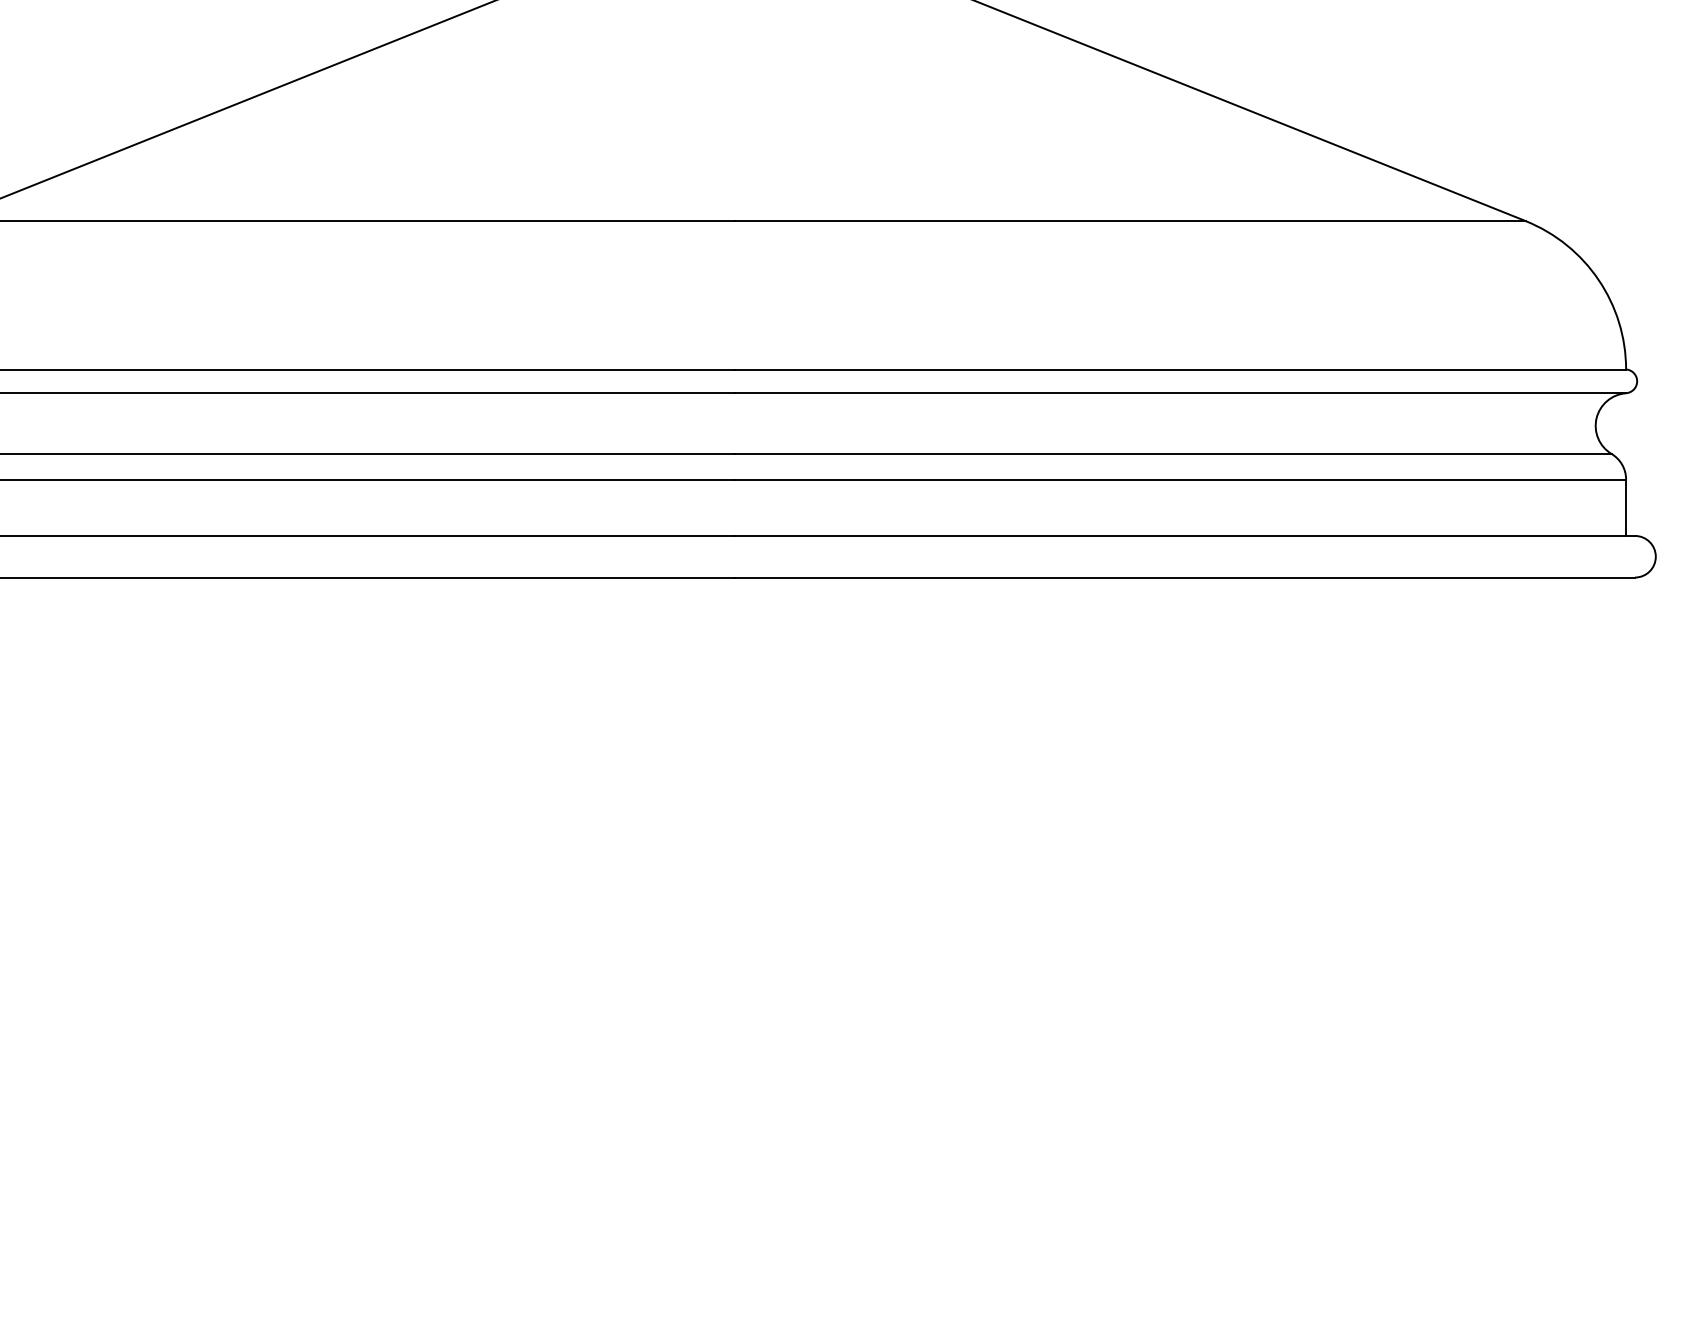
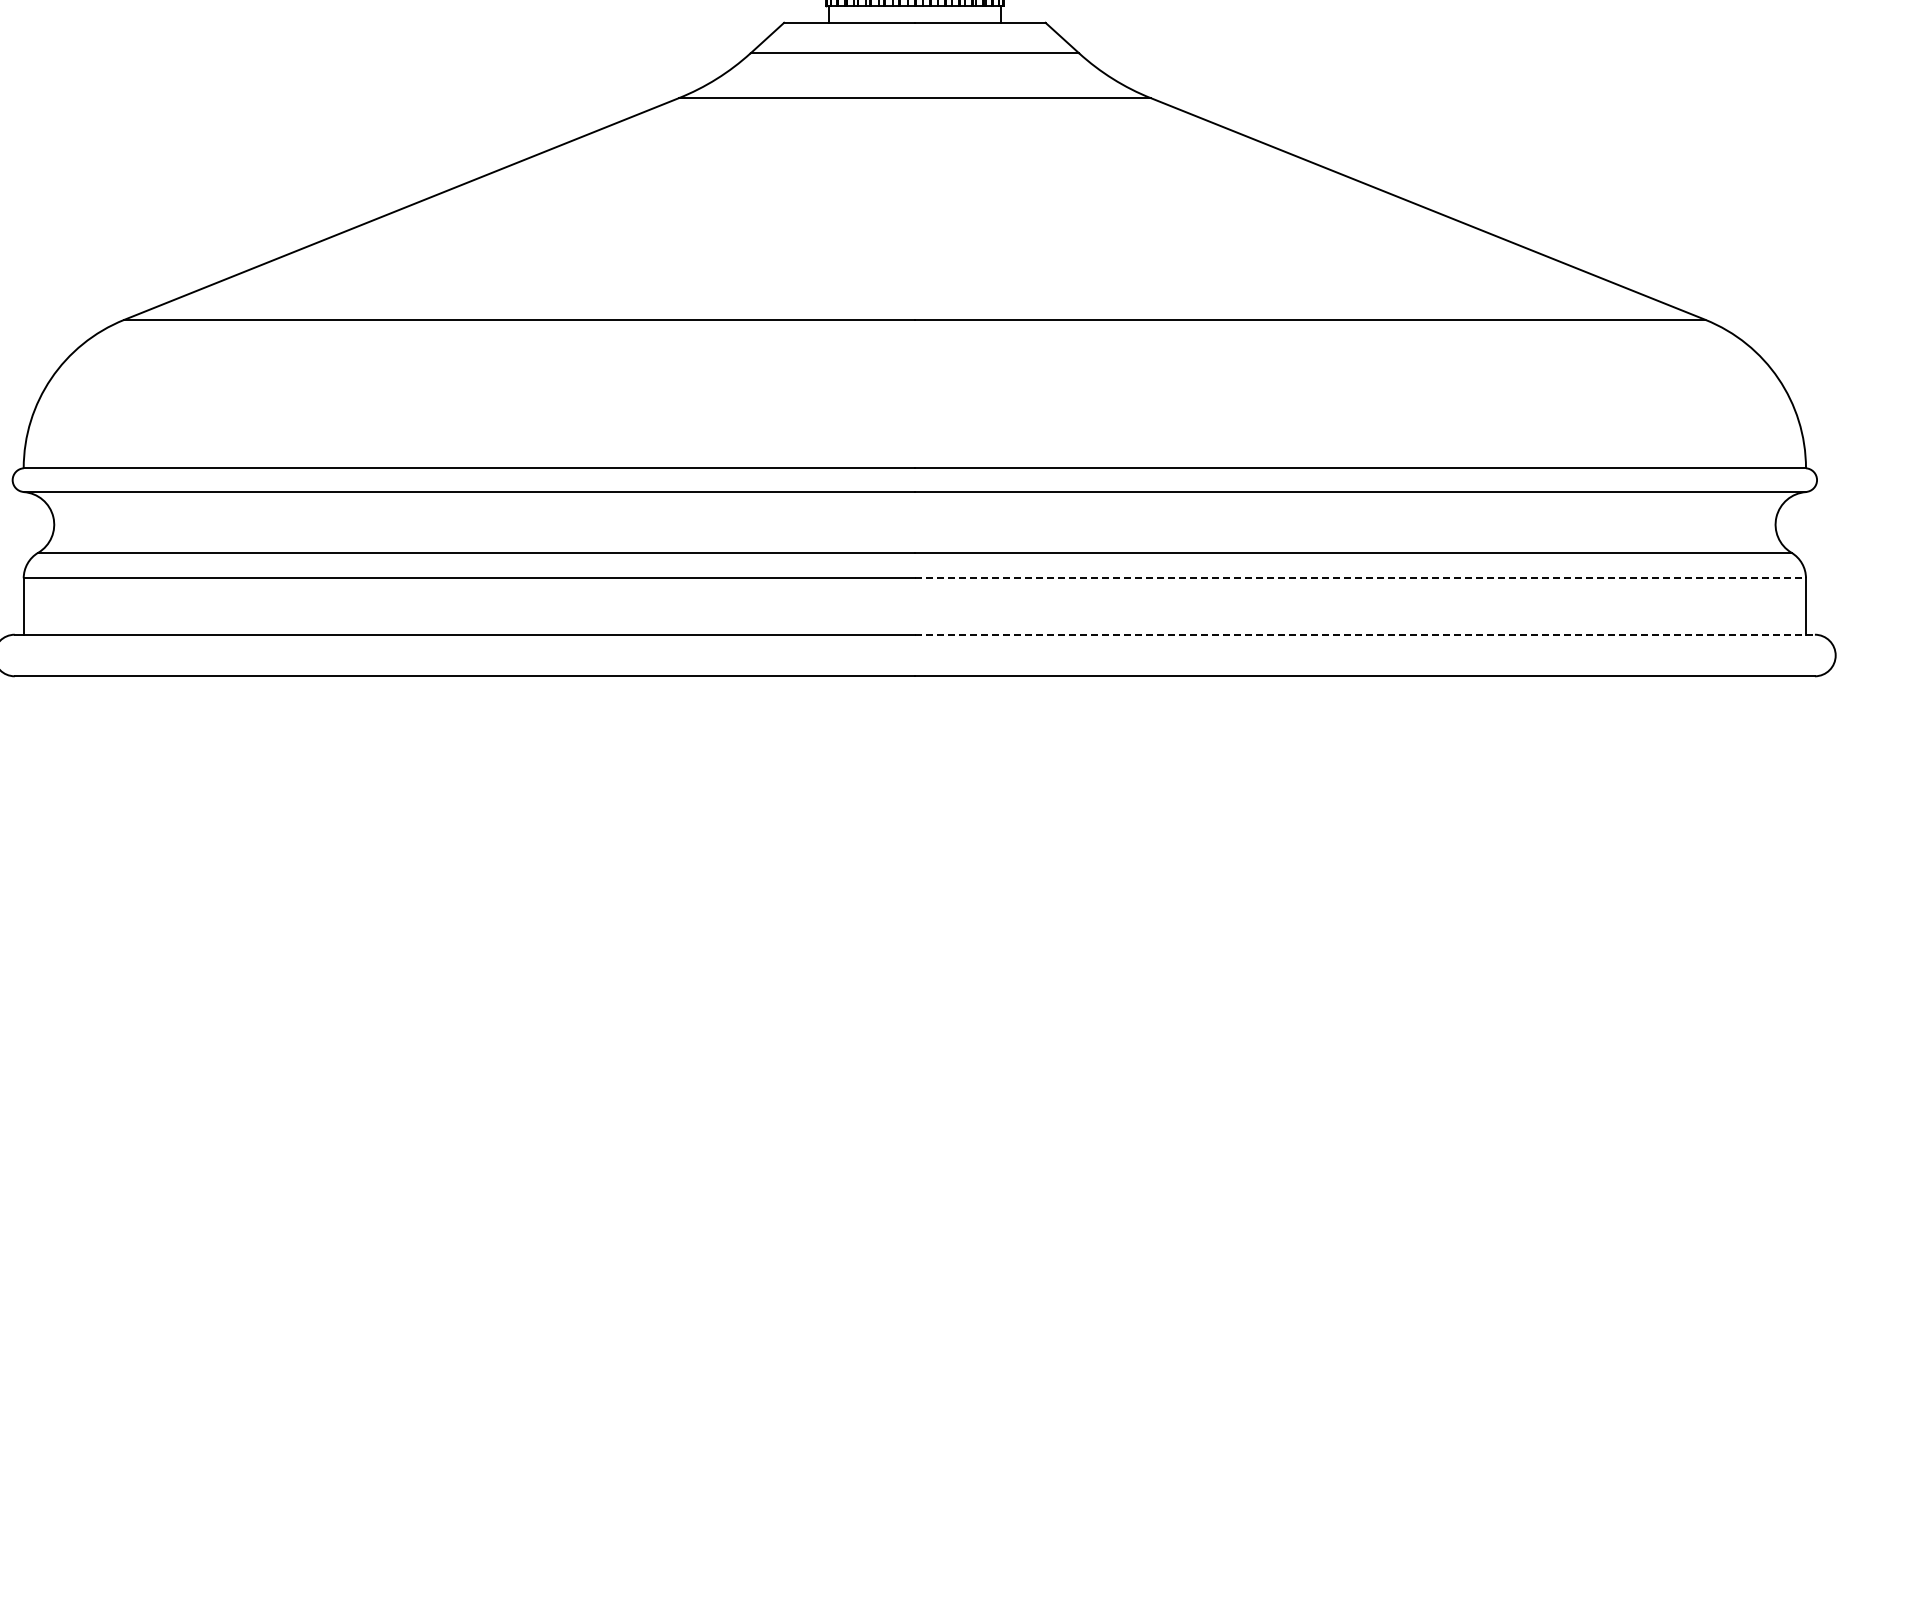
line: (1180, 479) -> (1360, 578), solid -> dashed
line: (1185, 535) -> (1365, 634), solid -> dashed

